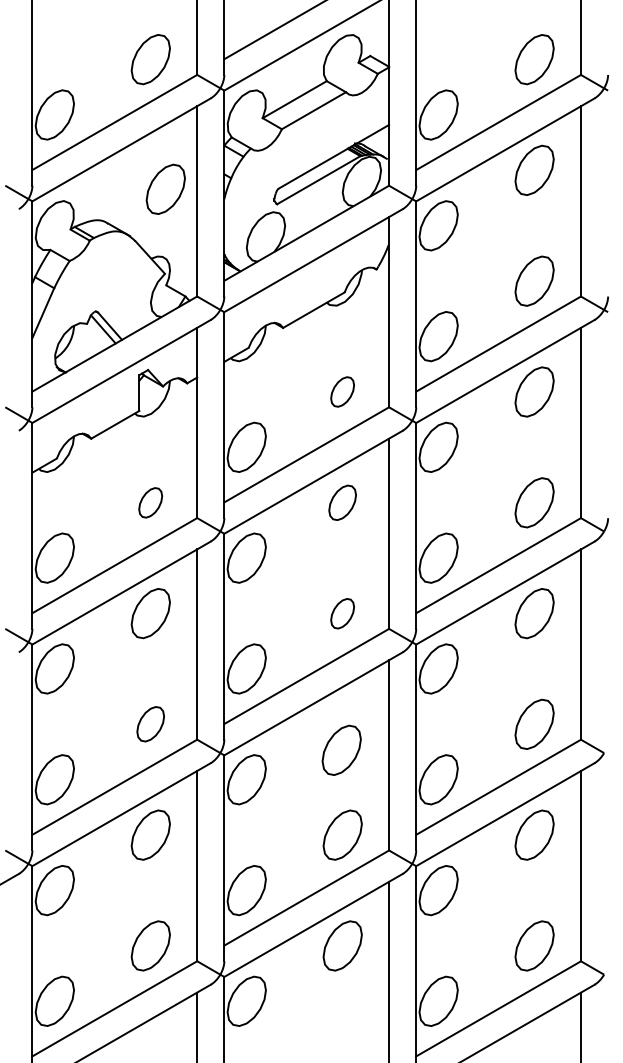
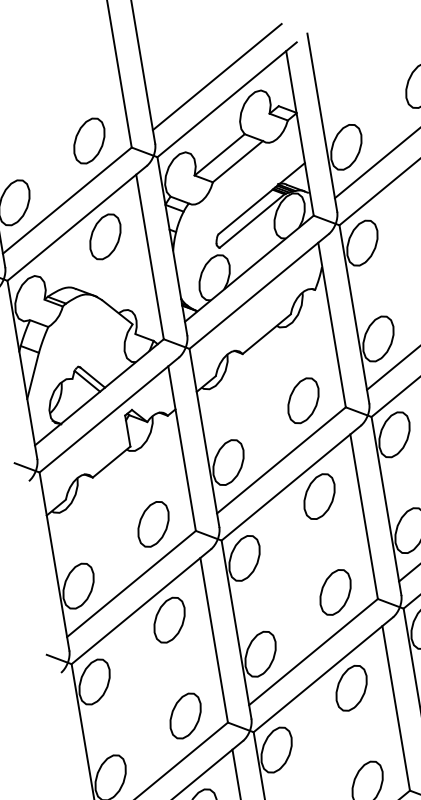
part: (165, 188) -> (105, 236), moved
part: (342, 391) -> (303, 400), size x1.67
part: (150, 502) -> (153, 524), size x1.67
part: (342, 502) -> (319, 496), size x1.43
part: (342, 613) -> (335, 592), size x1.67
part: (150, 723) -> (185, 715), size x1.43
part: (341, 749) -> (351, 687), moved

